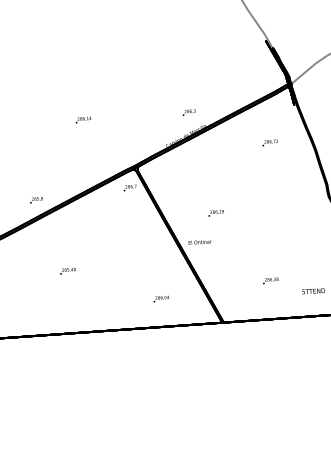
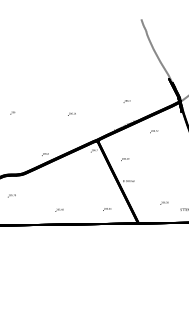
text: (188, 112) -> (126, 101), moved
text: (270, 142) -> (154, 131), moved
text: (216, 213) -> (125, 159), moved
text: (67, 269) -> (59, 209), moved

